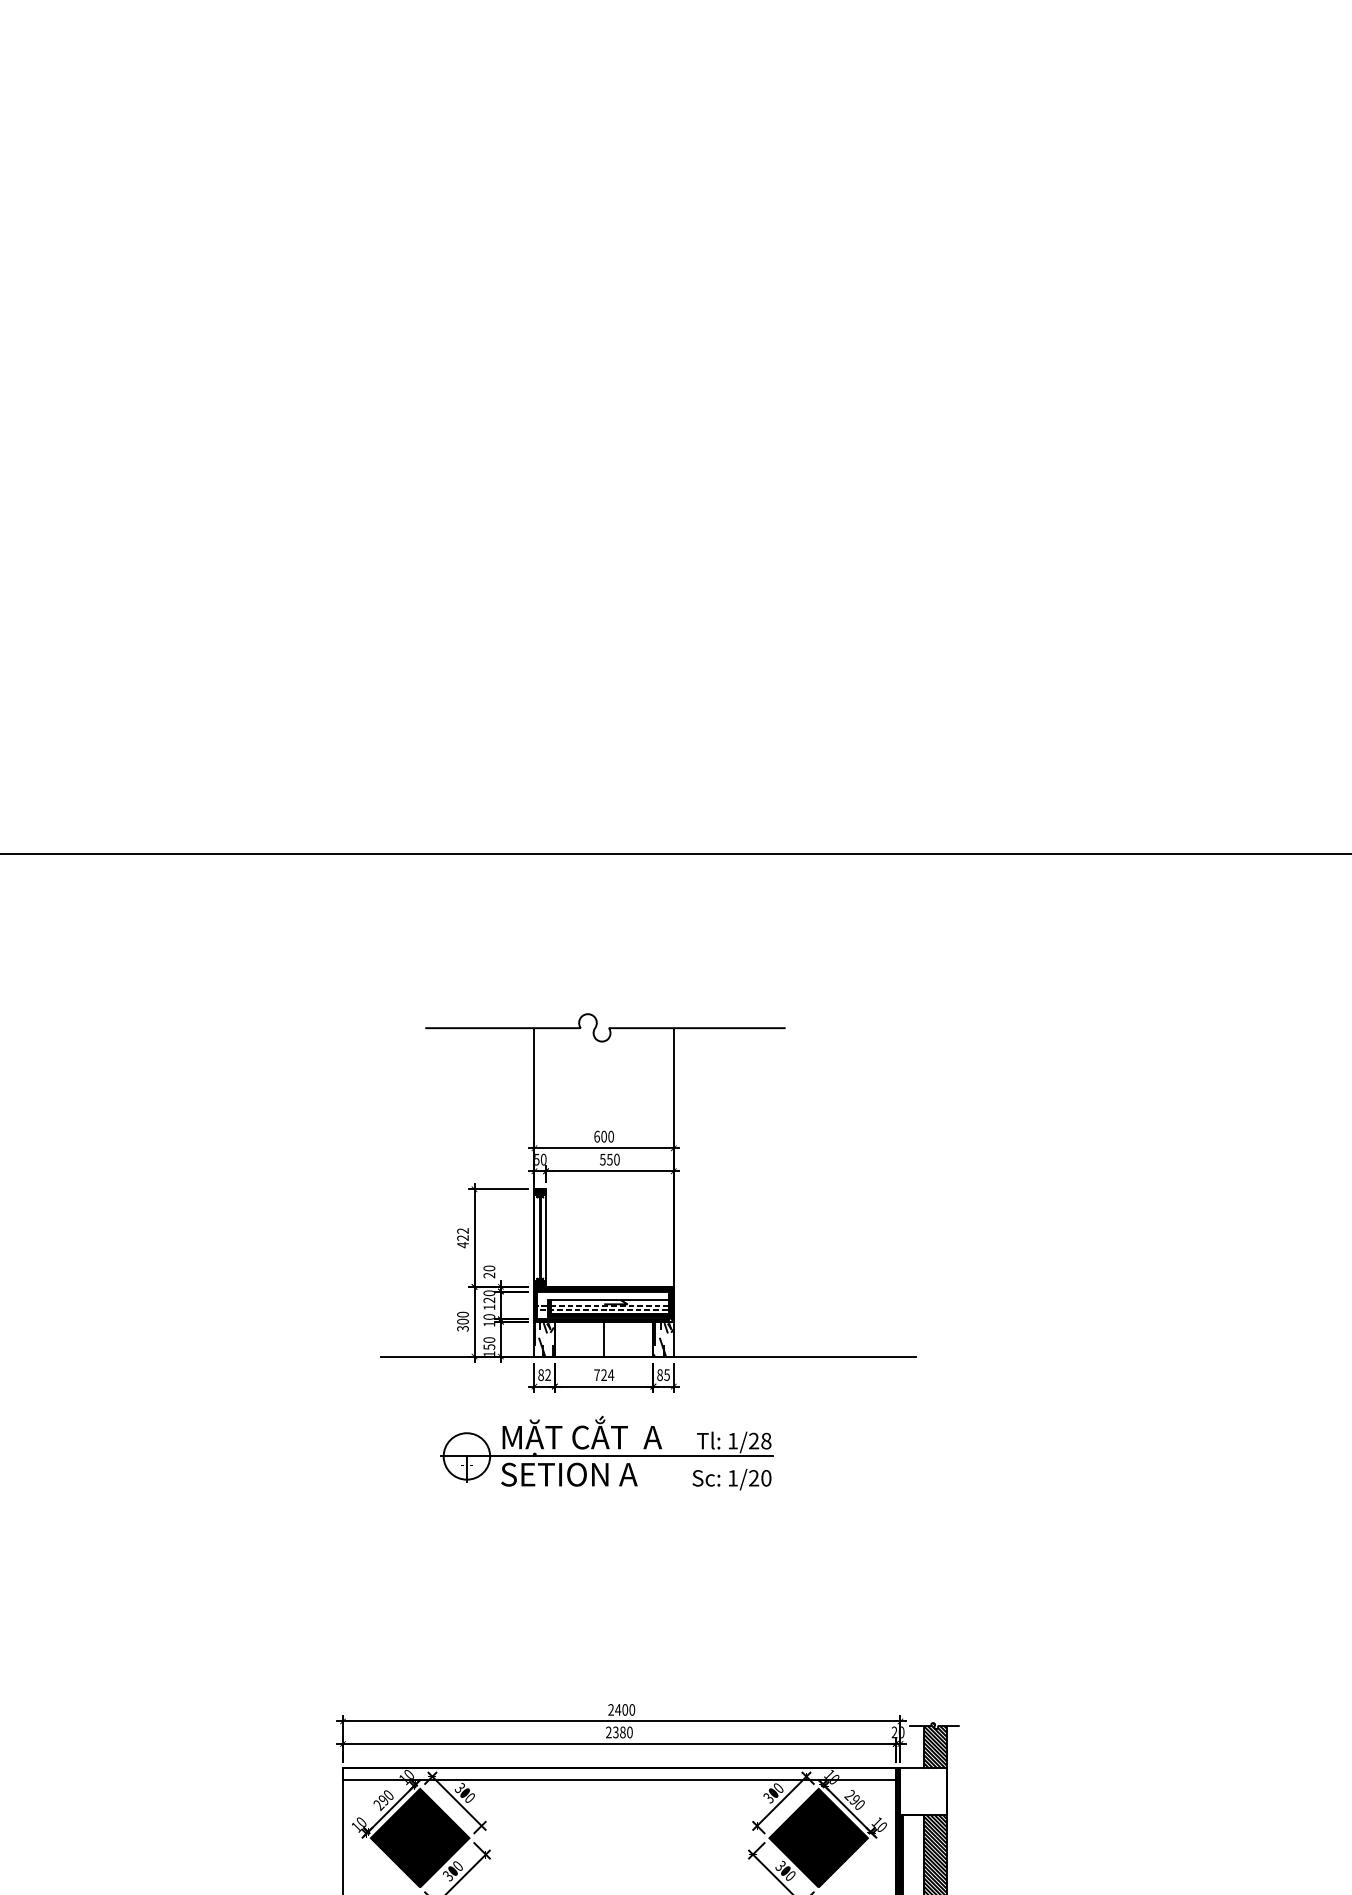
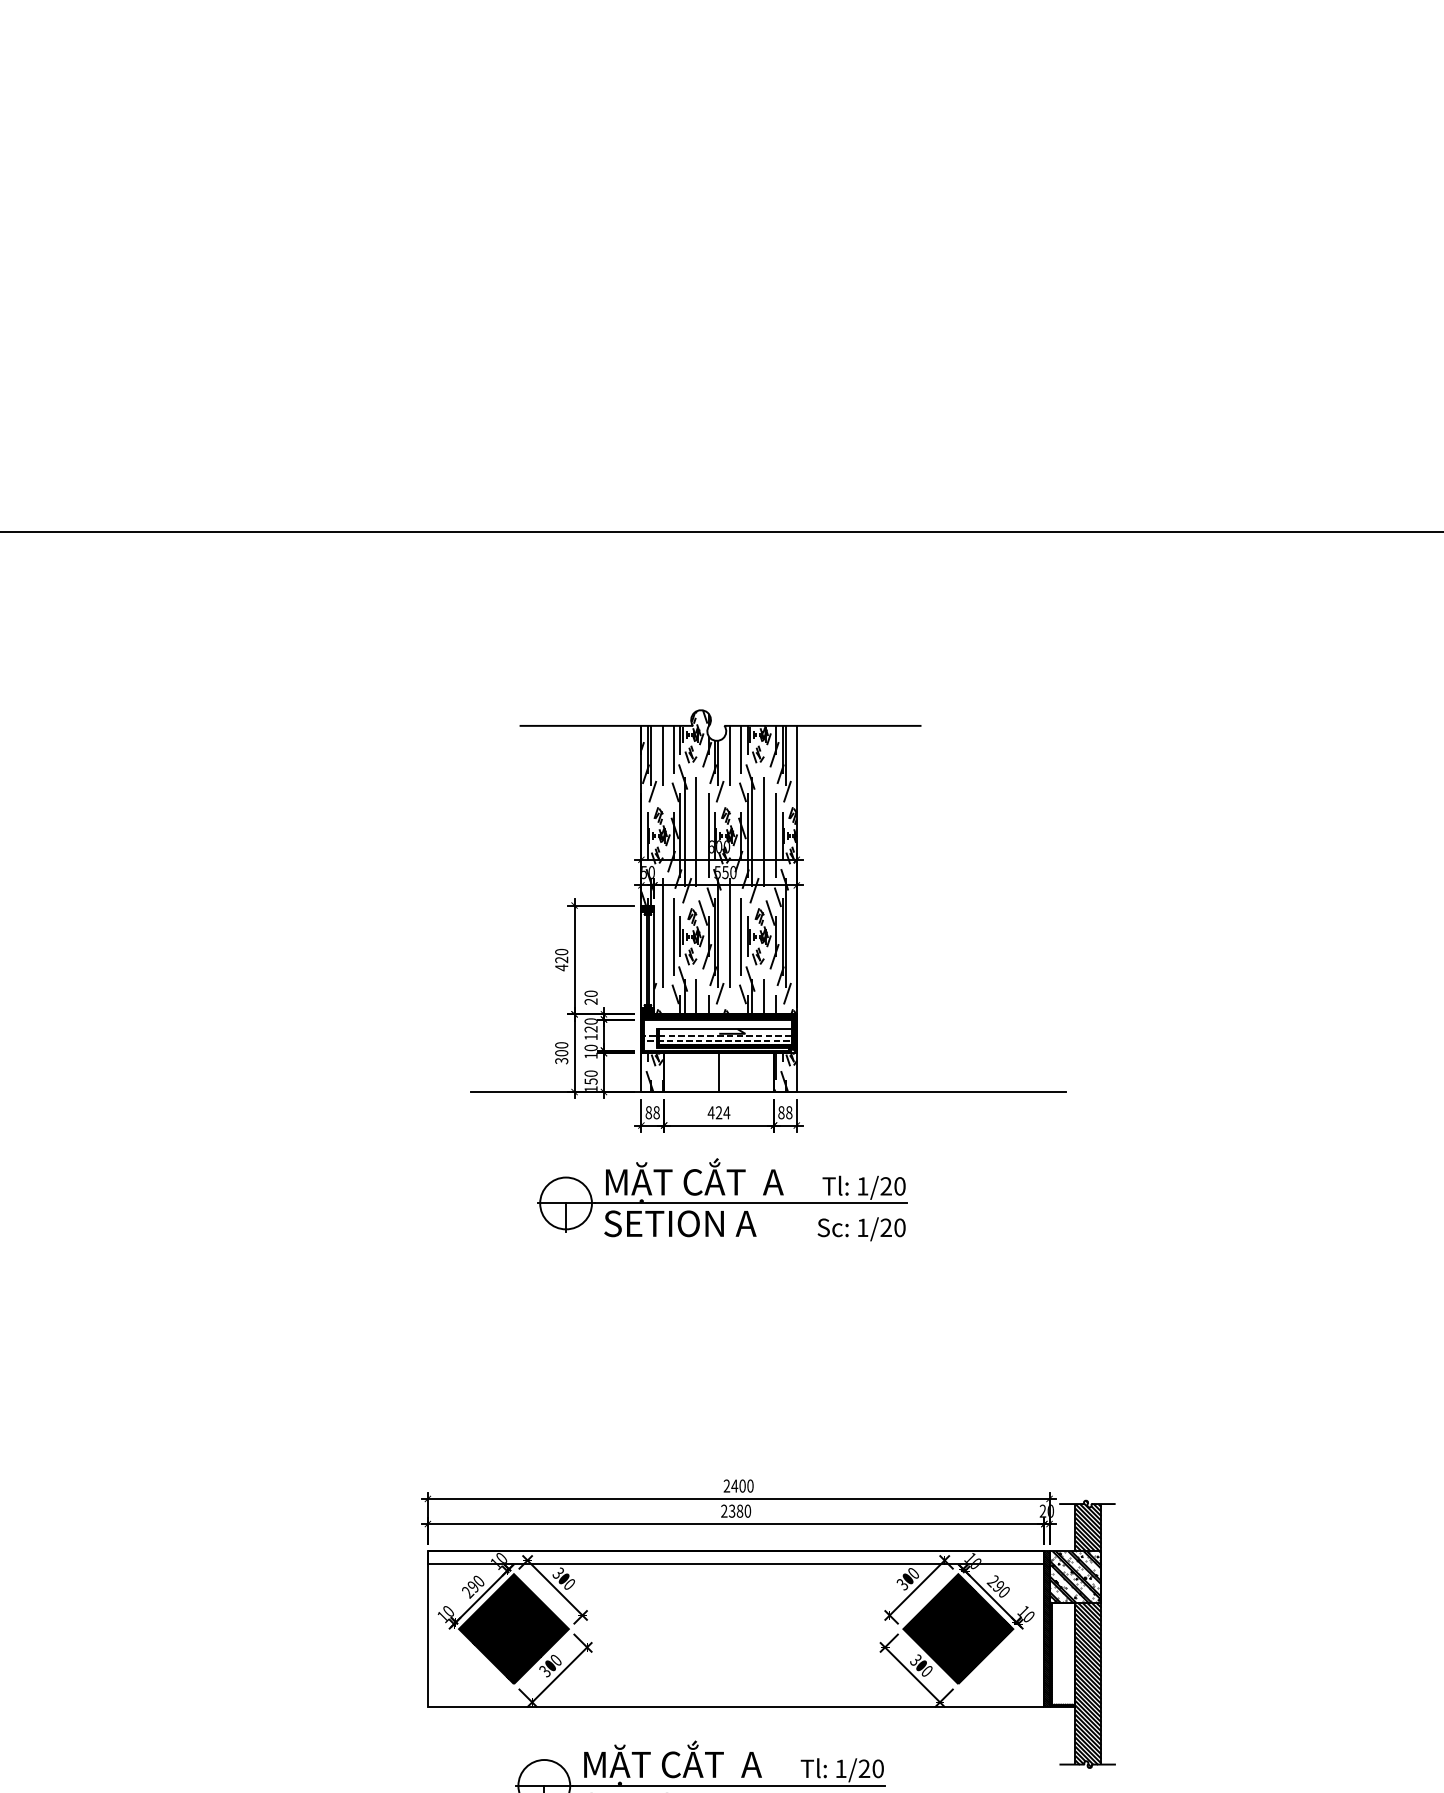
hatch: (603, 1150) -> (718, 862), added
text: (462, 1230) -> (561, 951), 422 -> 420
text: (547, 1374) -> (655, 1112), 82 -> 88
text: (596, 1374) -> (710, 1112), 724 -> 424
text: (666, 1374) -> (788, 1112), 85 -> 88
text: (766, 1441) -> (900, 1186), 1/28 -> 1/20
hatch: (923, 1791) -> (1075, 1577), added

